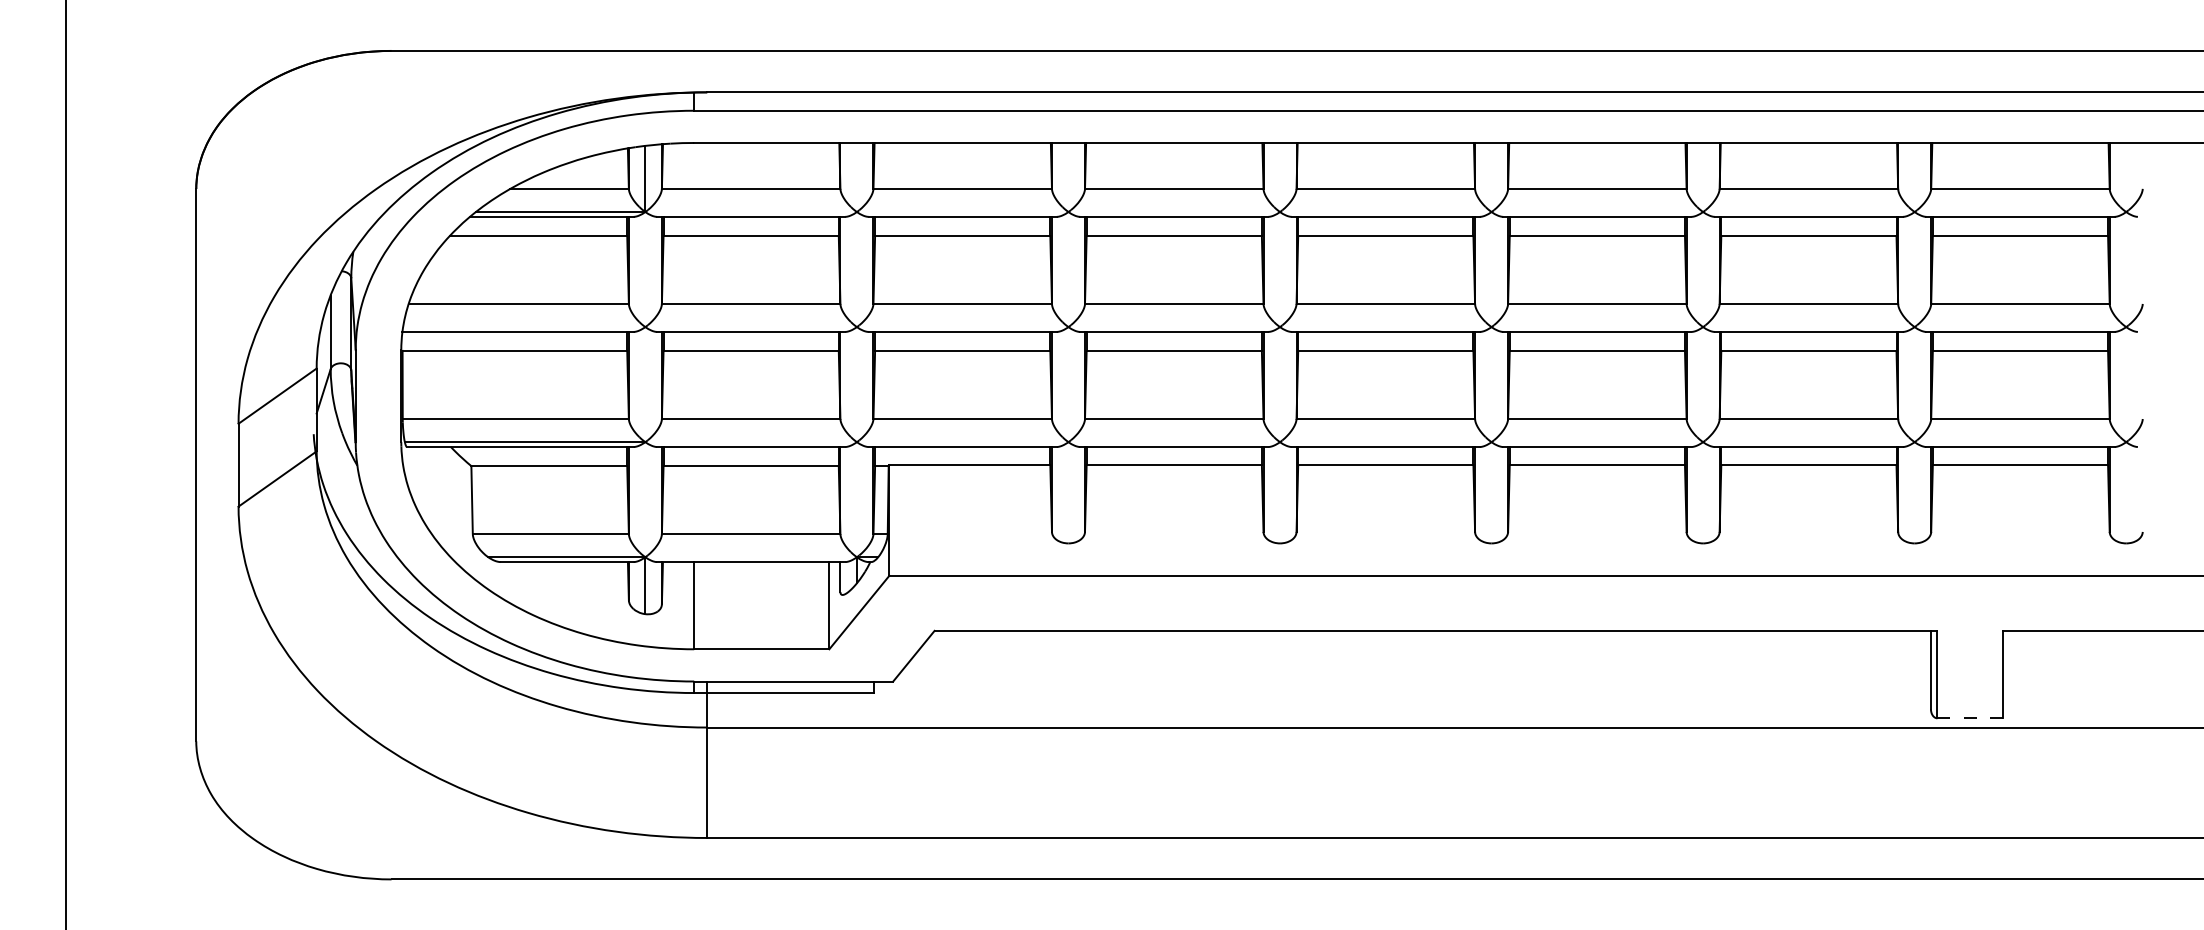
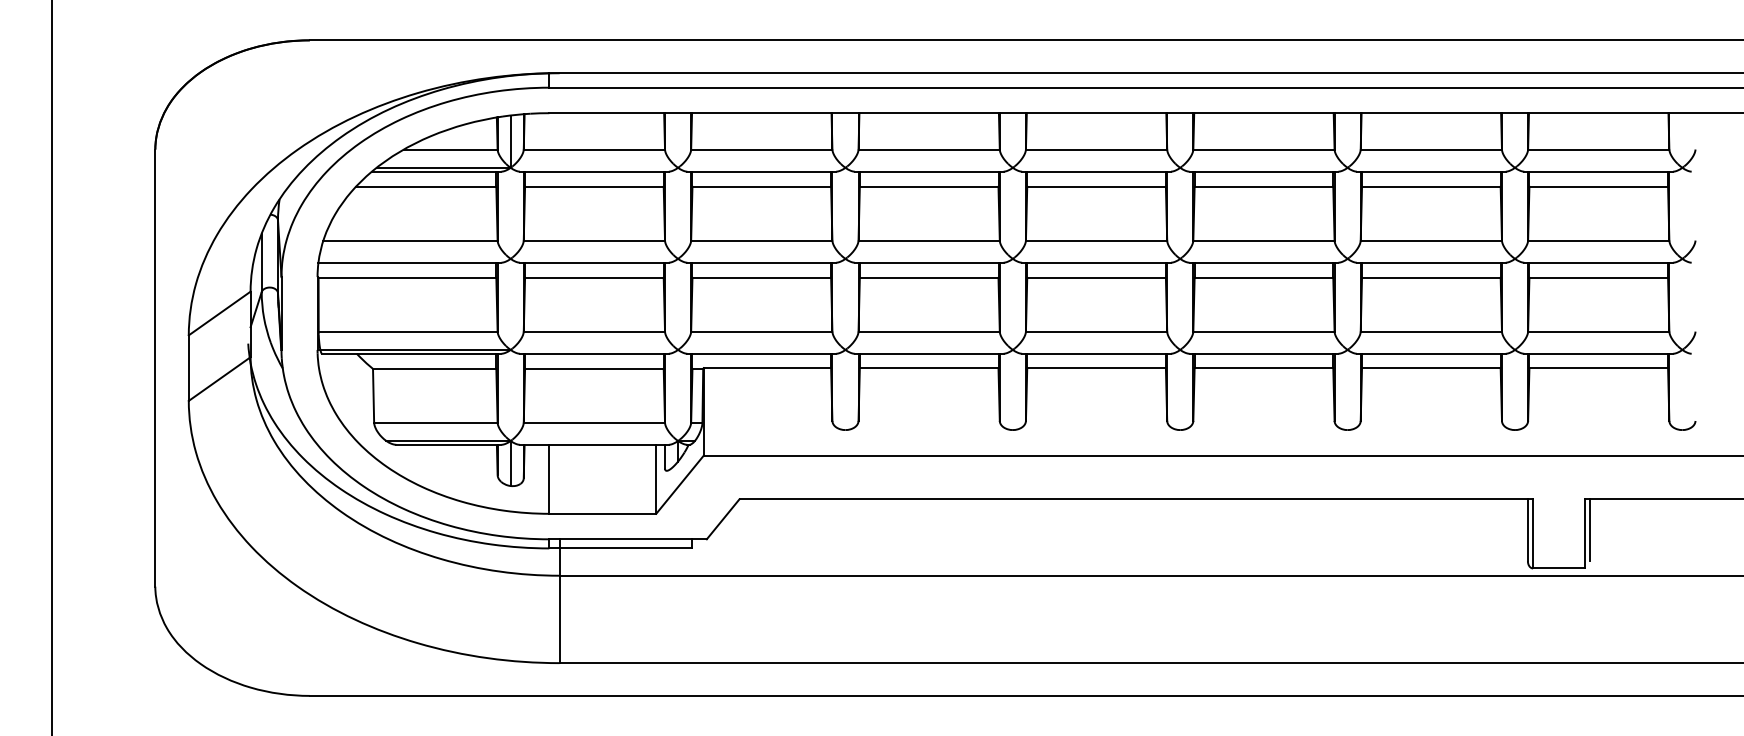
line: (2008, 670) -> (1589, 530), added
line: (1969, 718) -> (1558, 568), dashed -> solid

